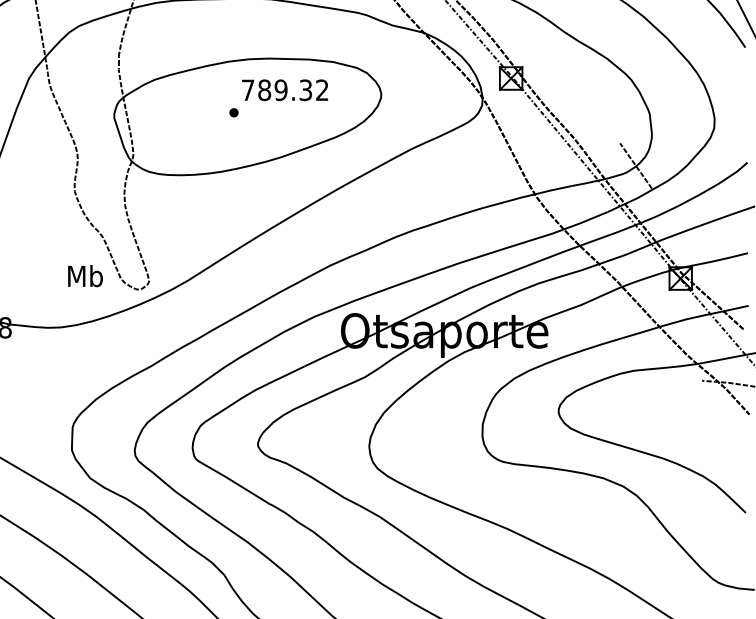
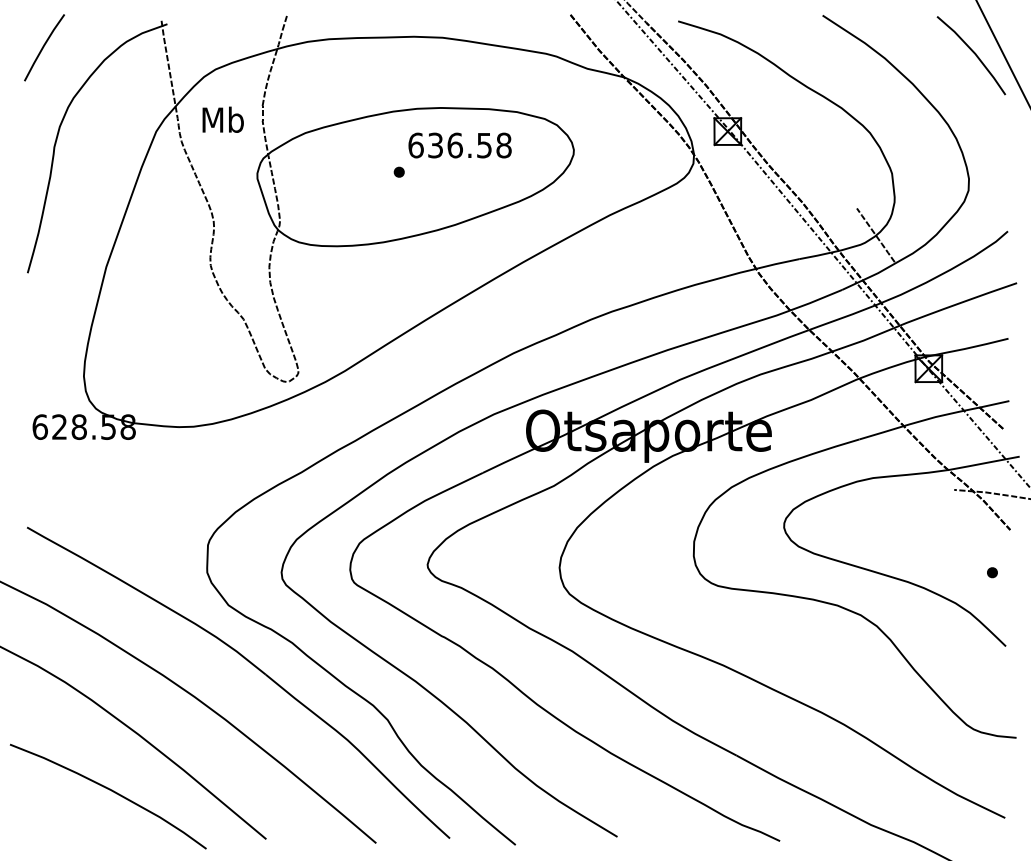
text: (284, 90) -> (459, 145), 789.32 -> 636.58
text: (84, 275) -> (222, 119), moved
part: (734, 450) -> (992, 572), added

